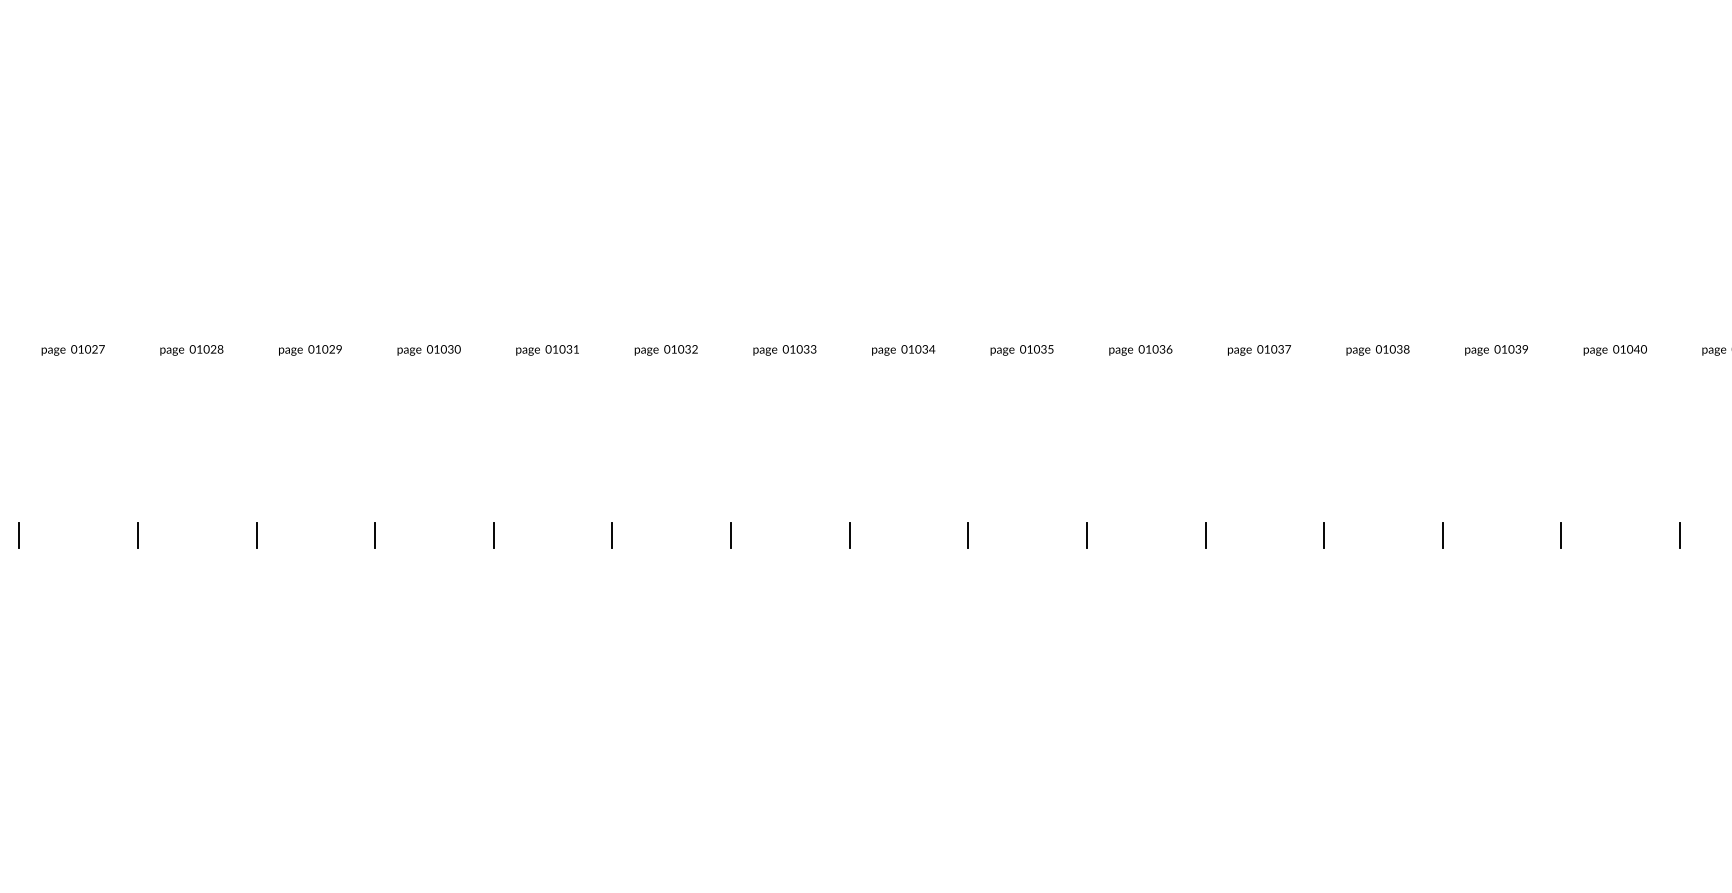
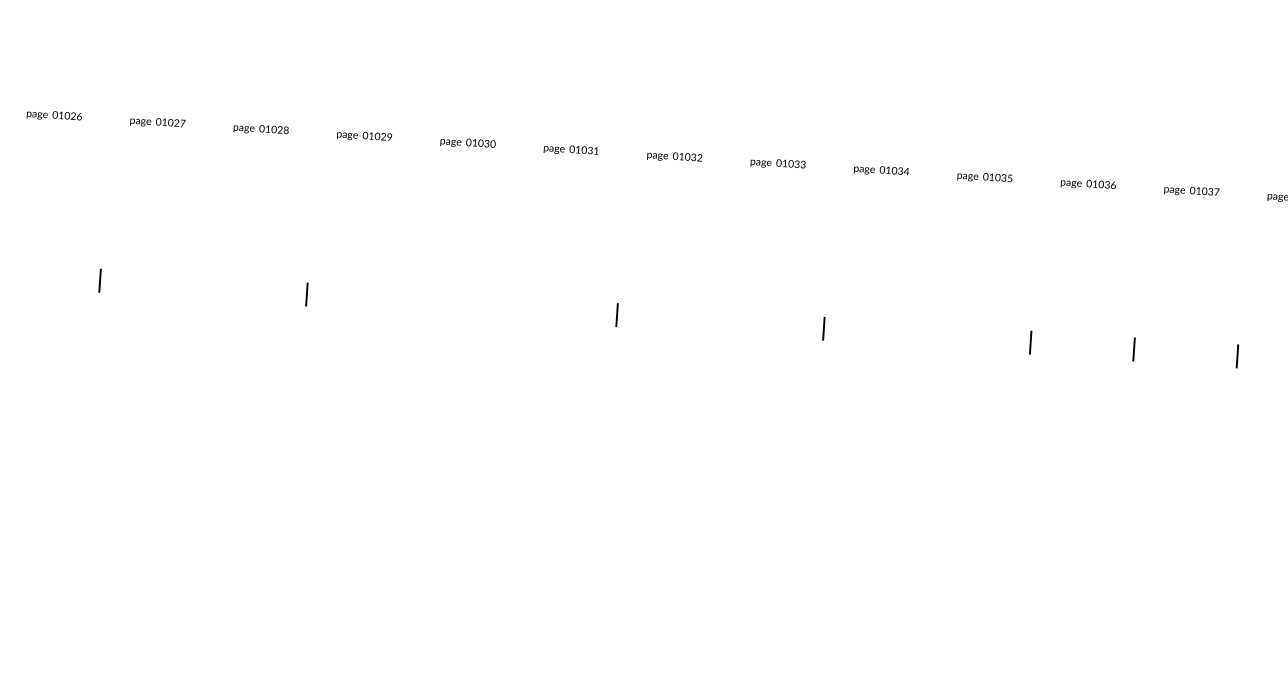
line: (137, 534) -> (203, 286), removed
line: (375, 534) -> (410, 300), removed
line: (493, 534) -> (513, 307), removed
line: (731, 534) -> (720, 321), removed
line: (968, 534) -> (927, 335), removed

